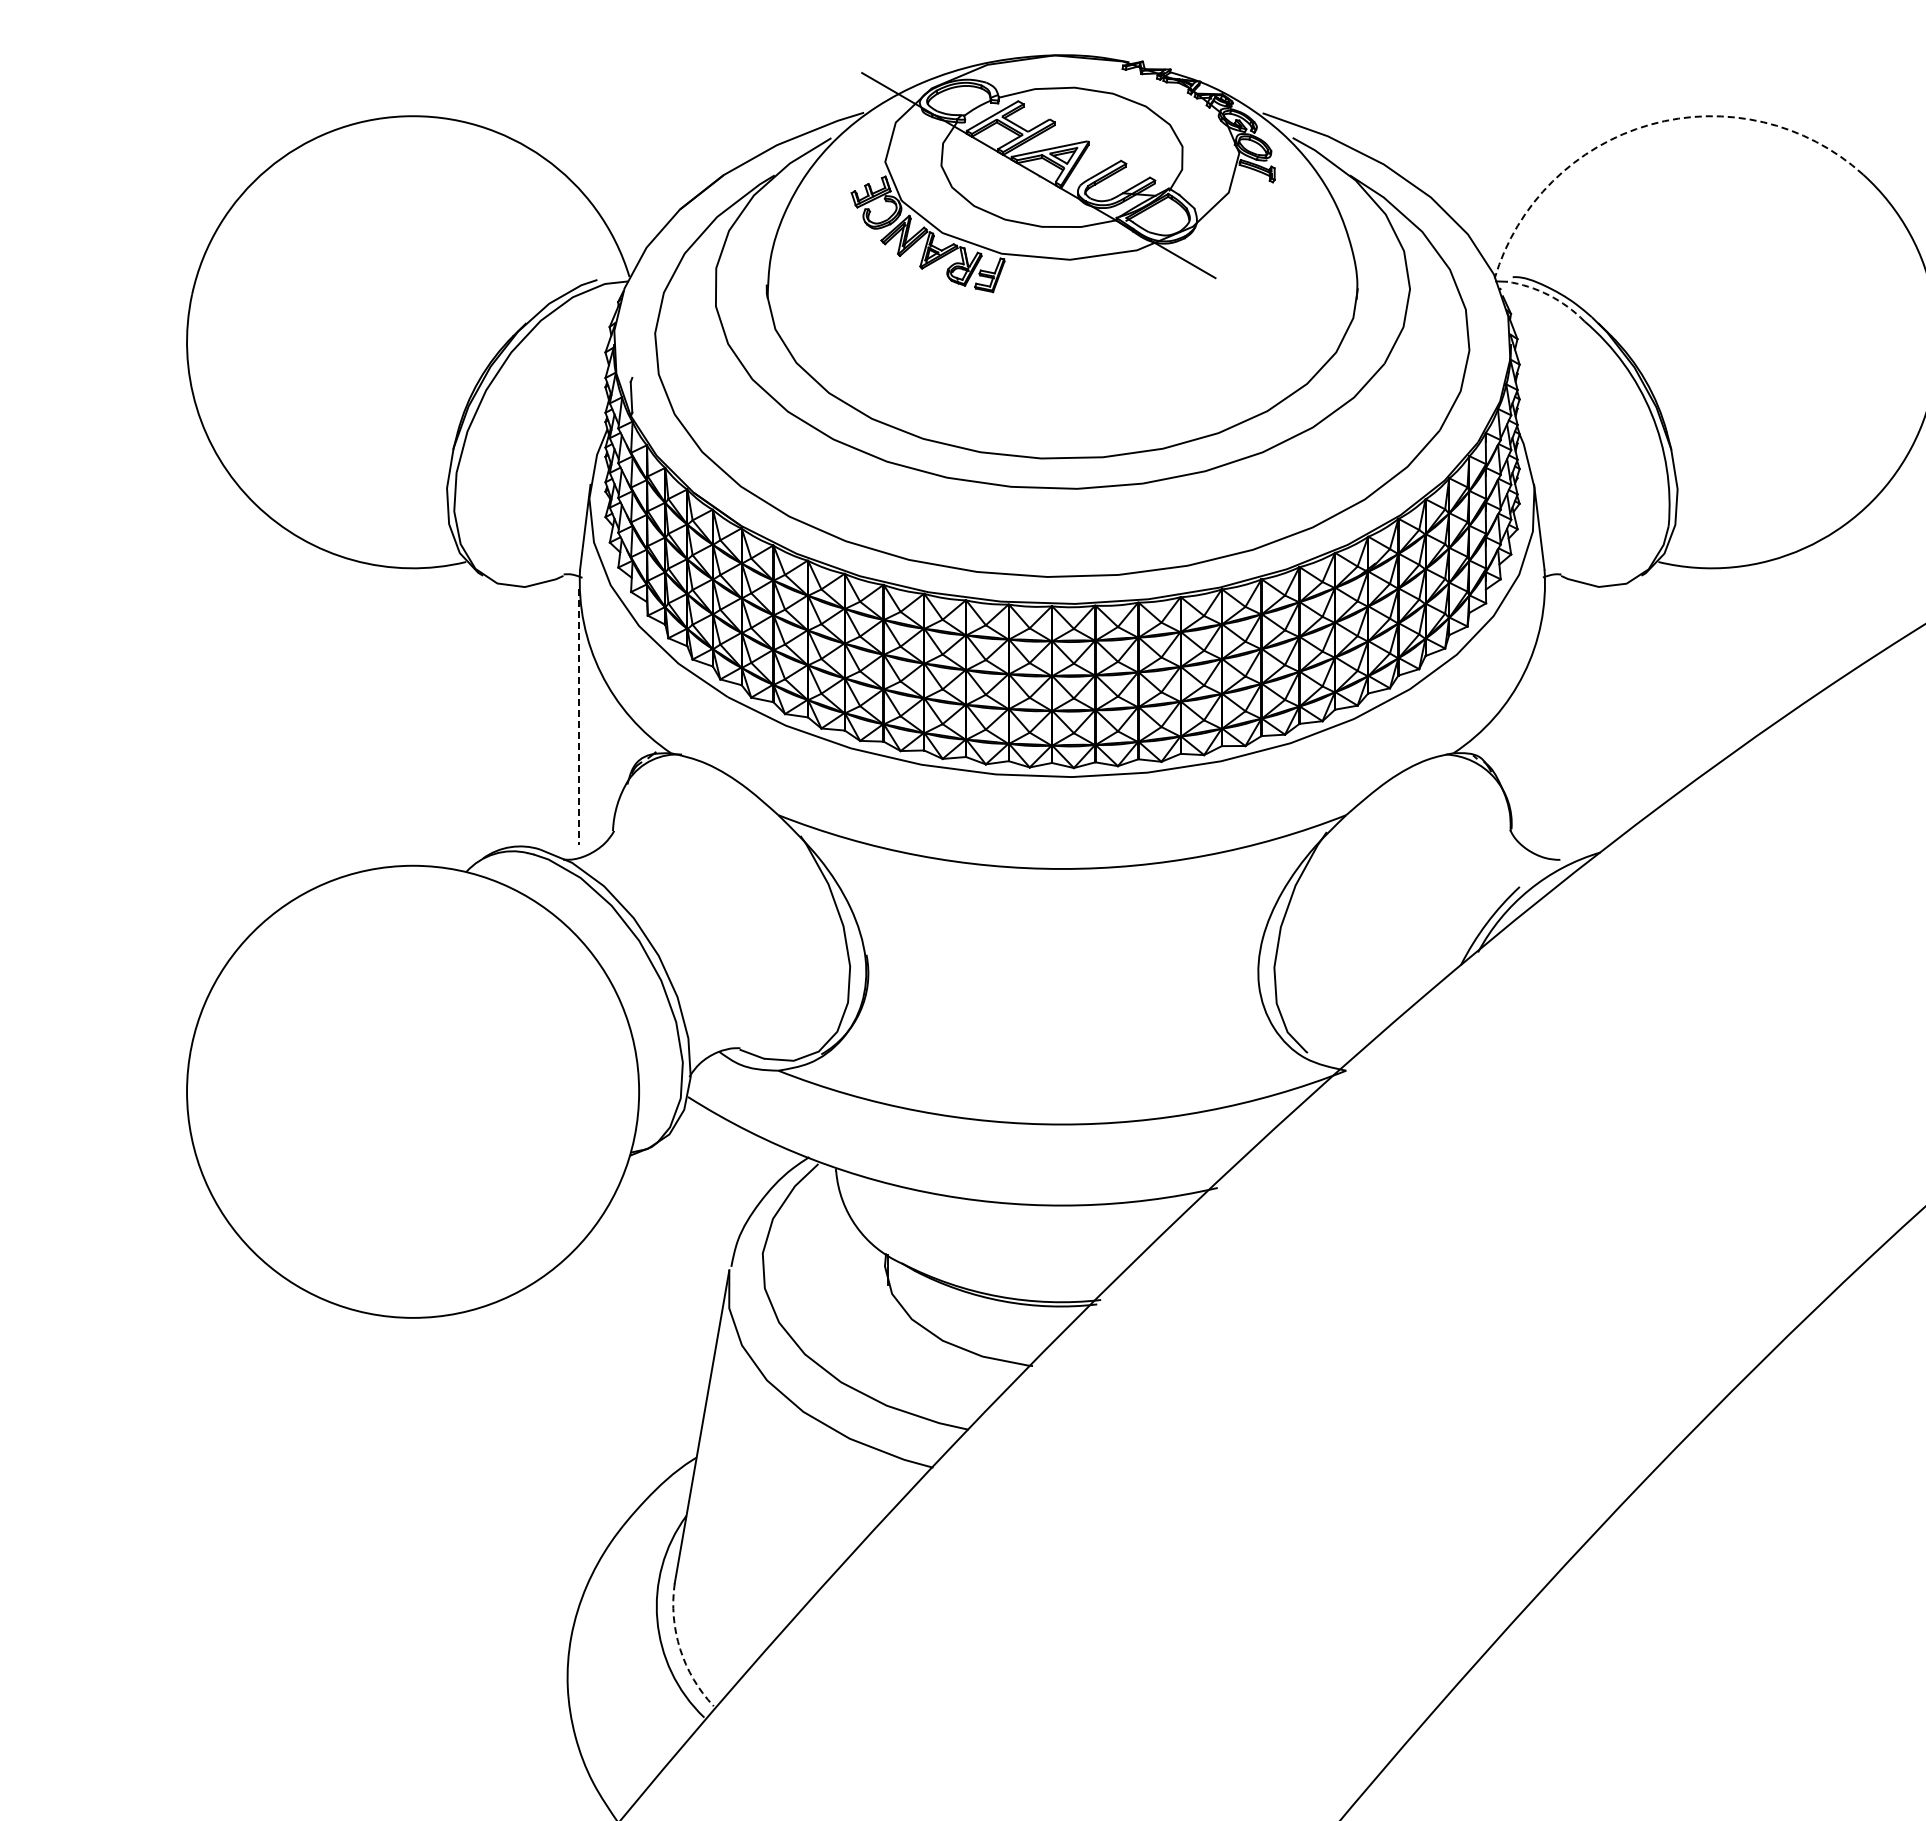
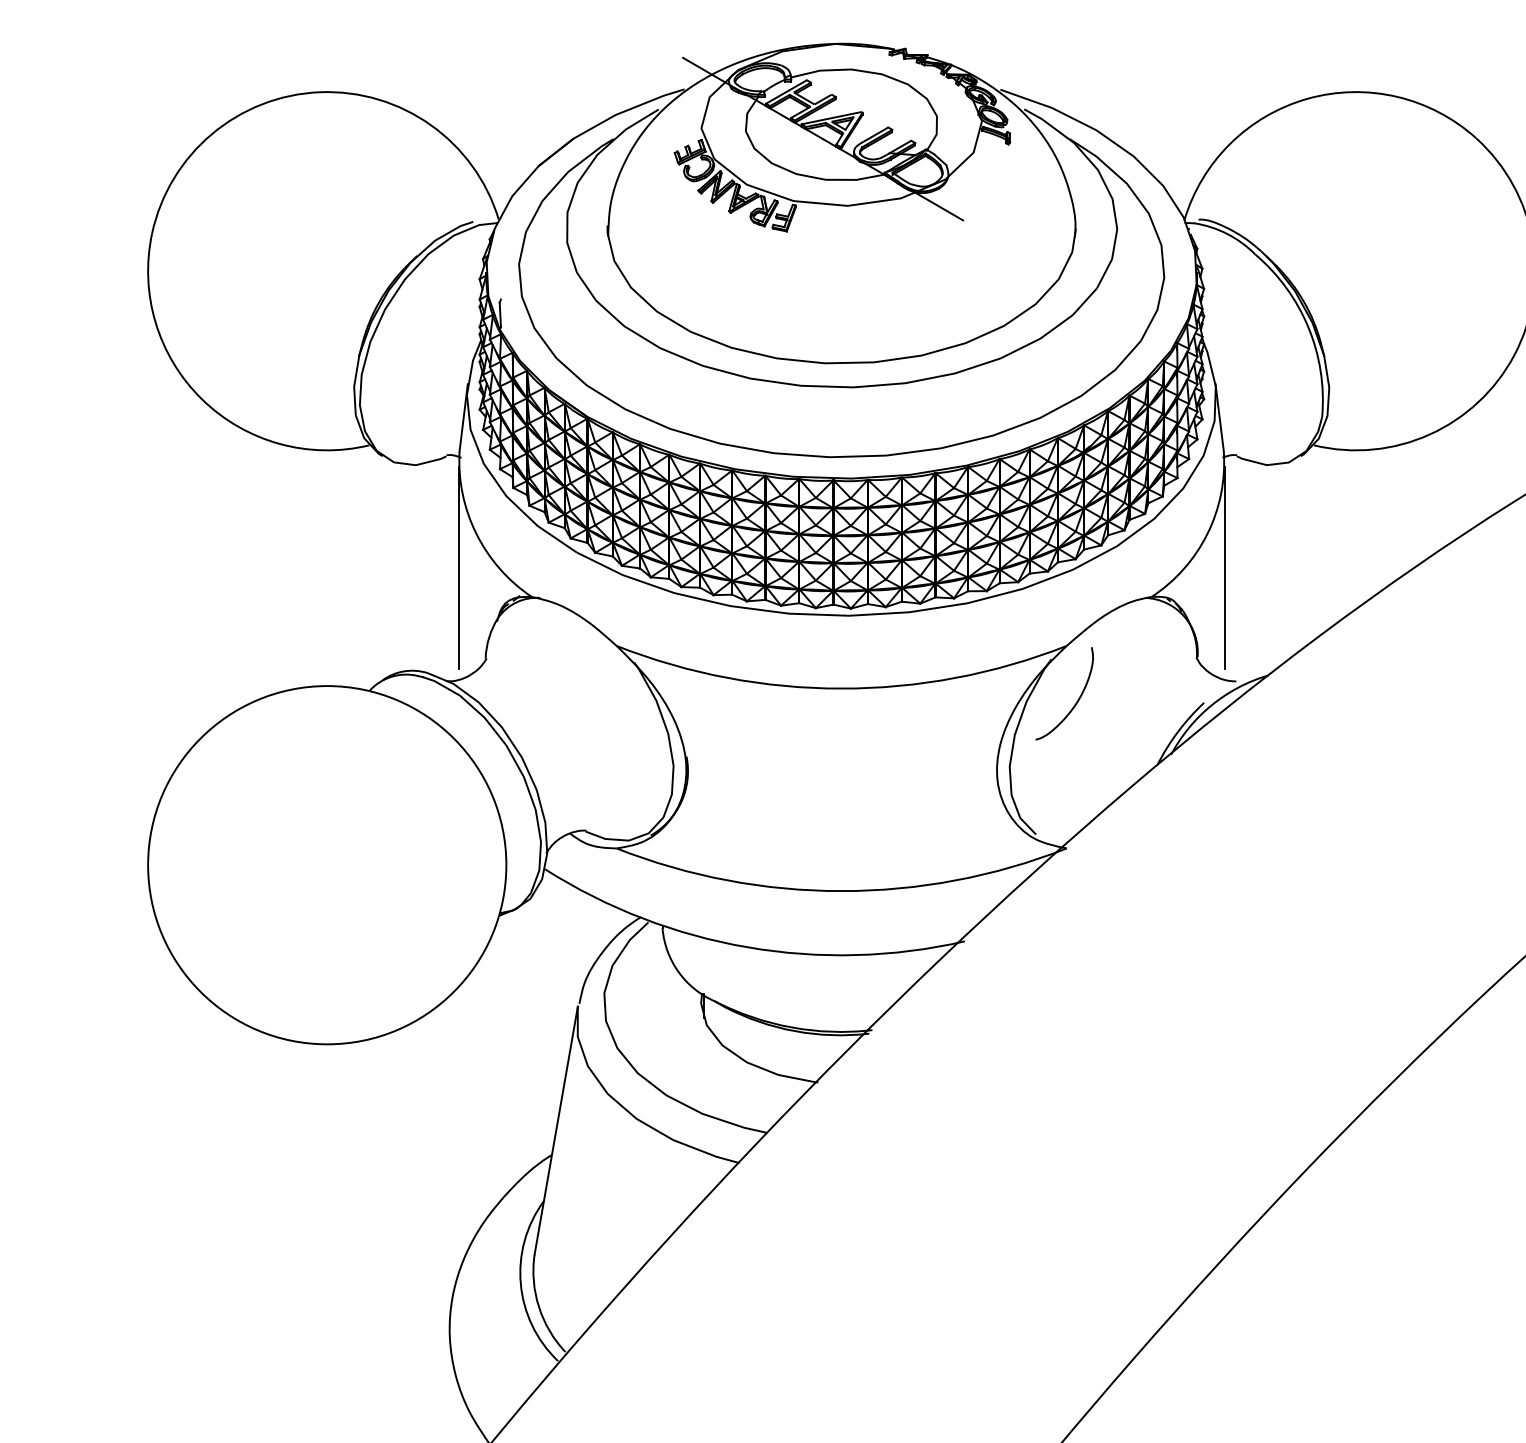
arc: (1650, 124) -> (1307, 98), dashed -> solid
arc: (1548, 295) -> (1226, 234), dashed -> solid
line: (1545, 716) -> (1224, 567), added
line: (578, 717) -> (458, 568), dashed -> solid
curve: (1359, 884) -> (1077, 700), added
arc: (680, 1649) -> (539, 1307), dashed -> solid

